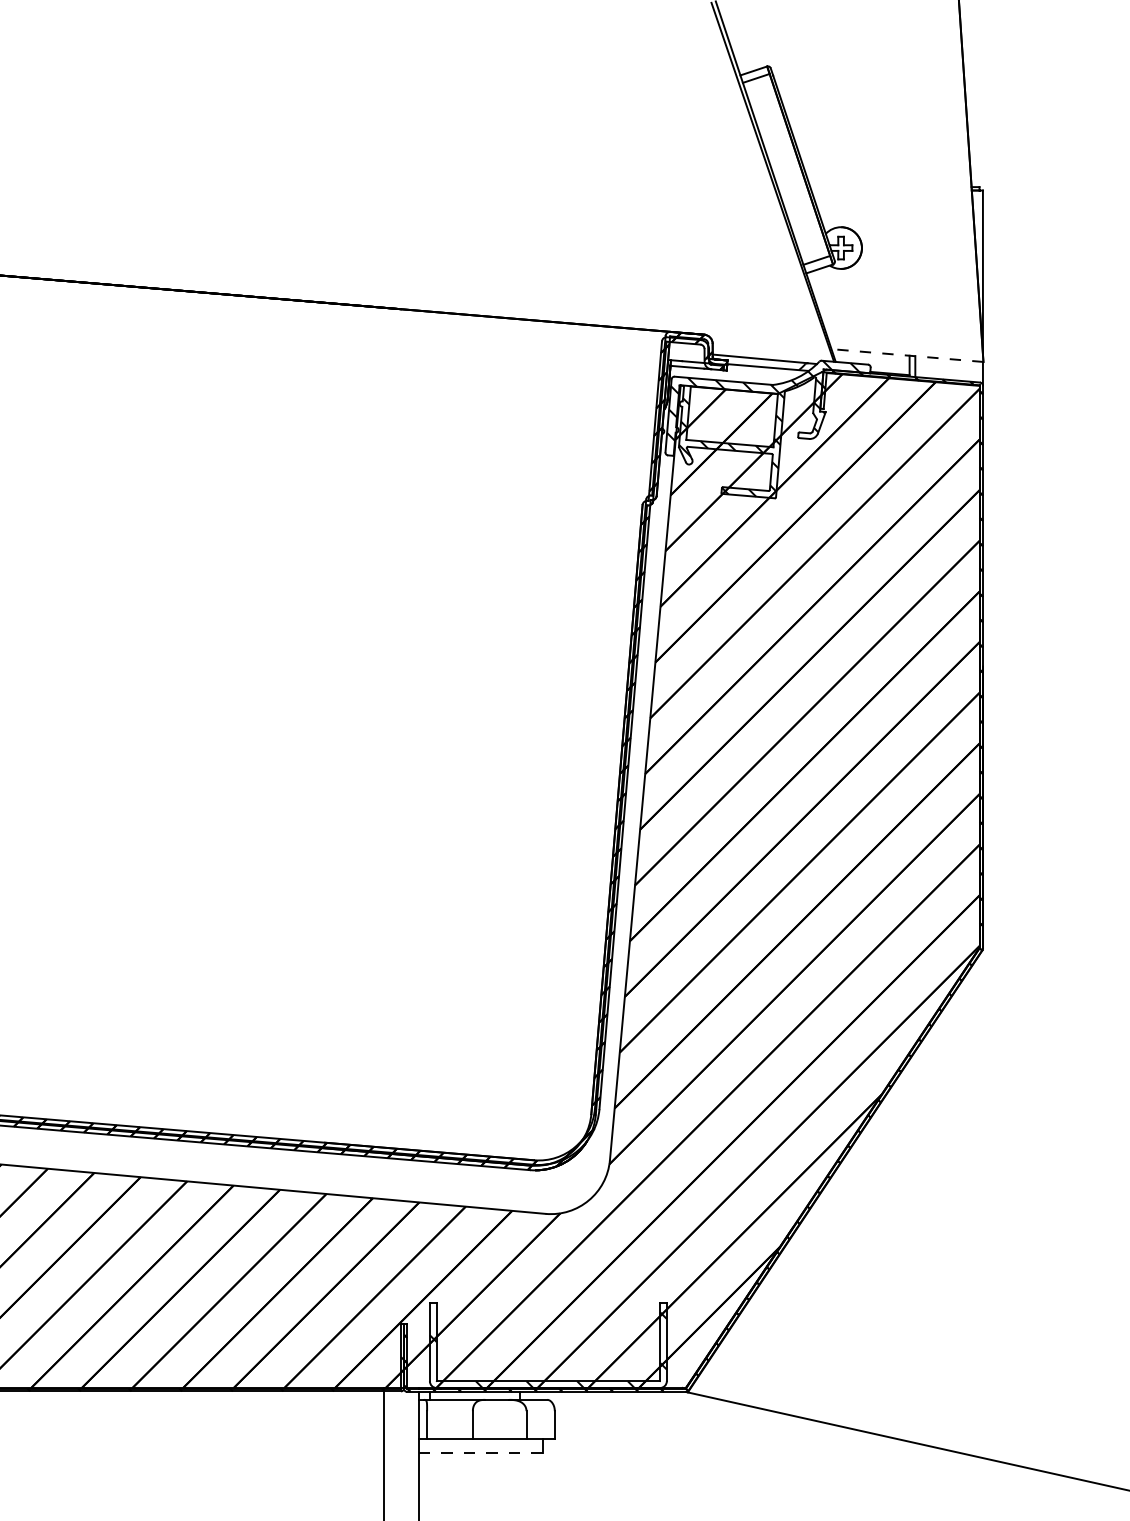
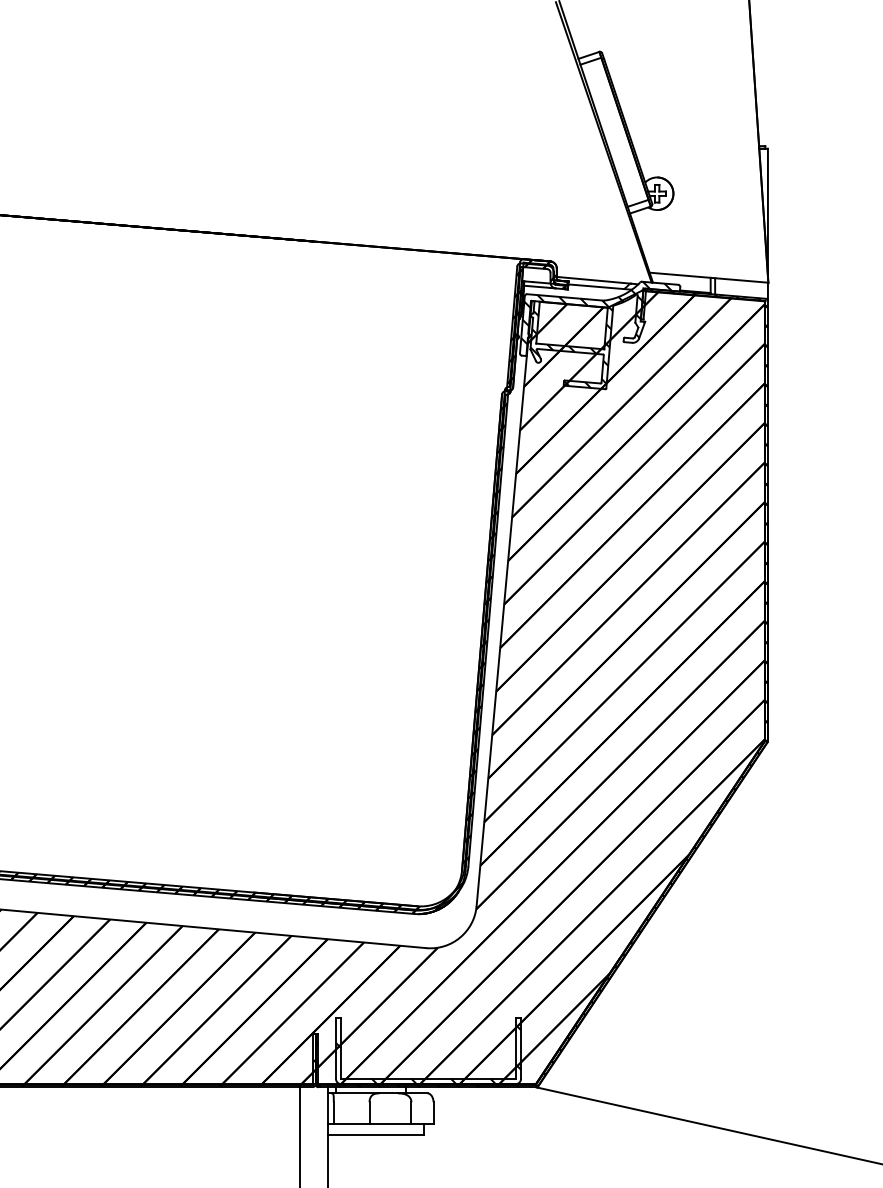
line: (906, 355) -> (708, 277), dashed -> solid
line: (481, 1453) -> (376, 1135), dashed -> solid

